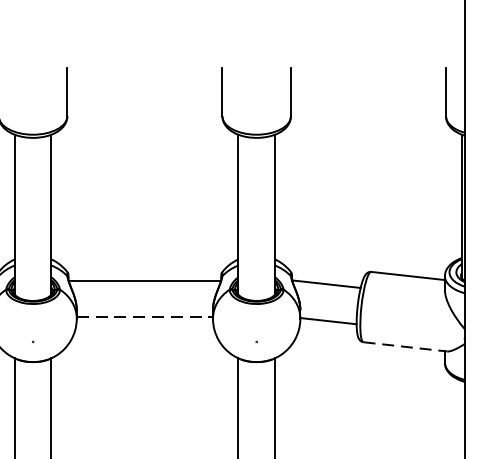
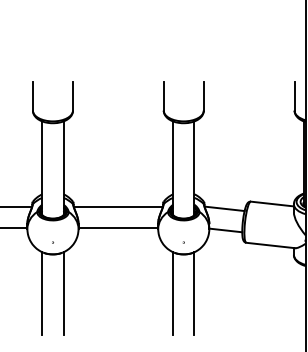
line: (145, 317) -> (118, 228), dashed -> solid
line: (404, 346) -> (270, 245), dashed -> solid

